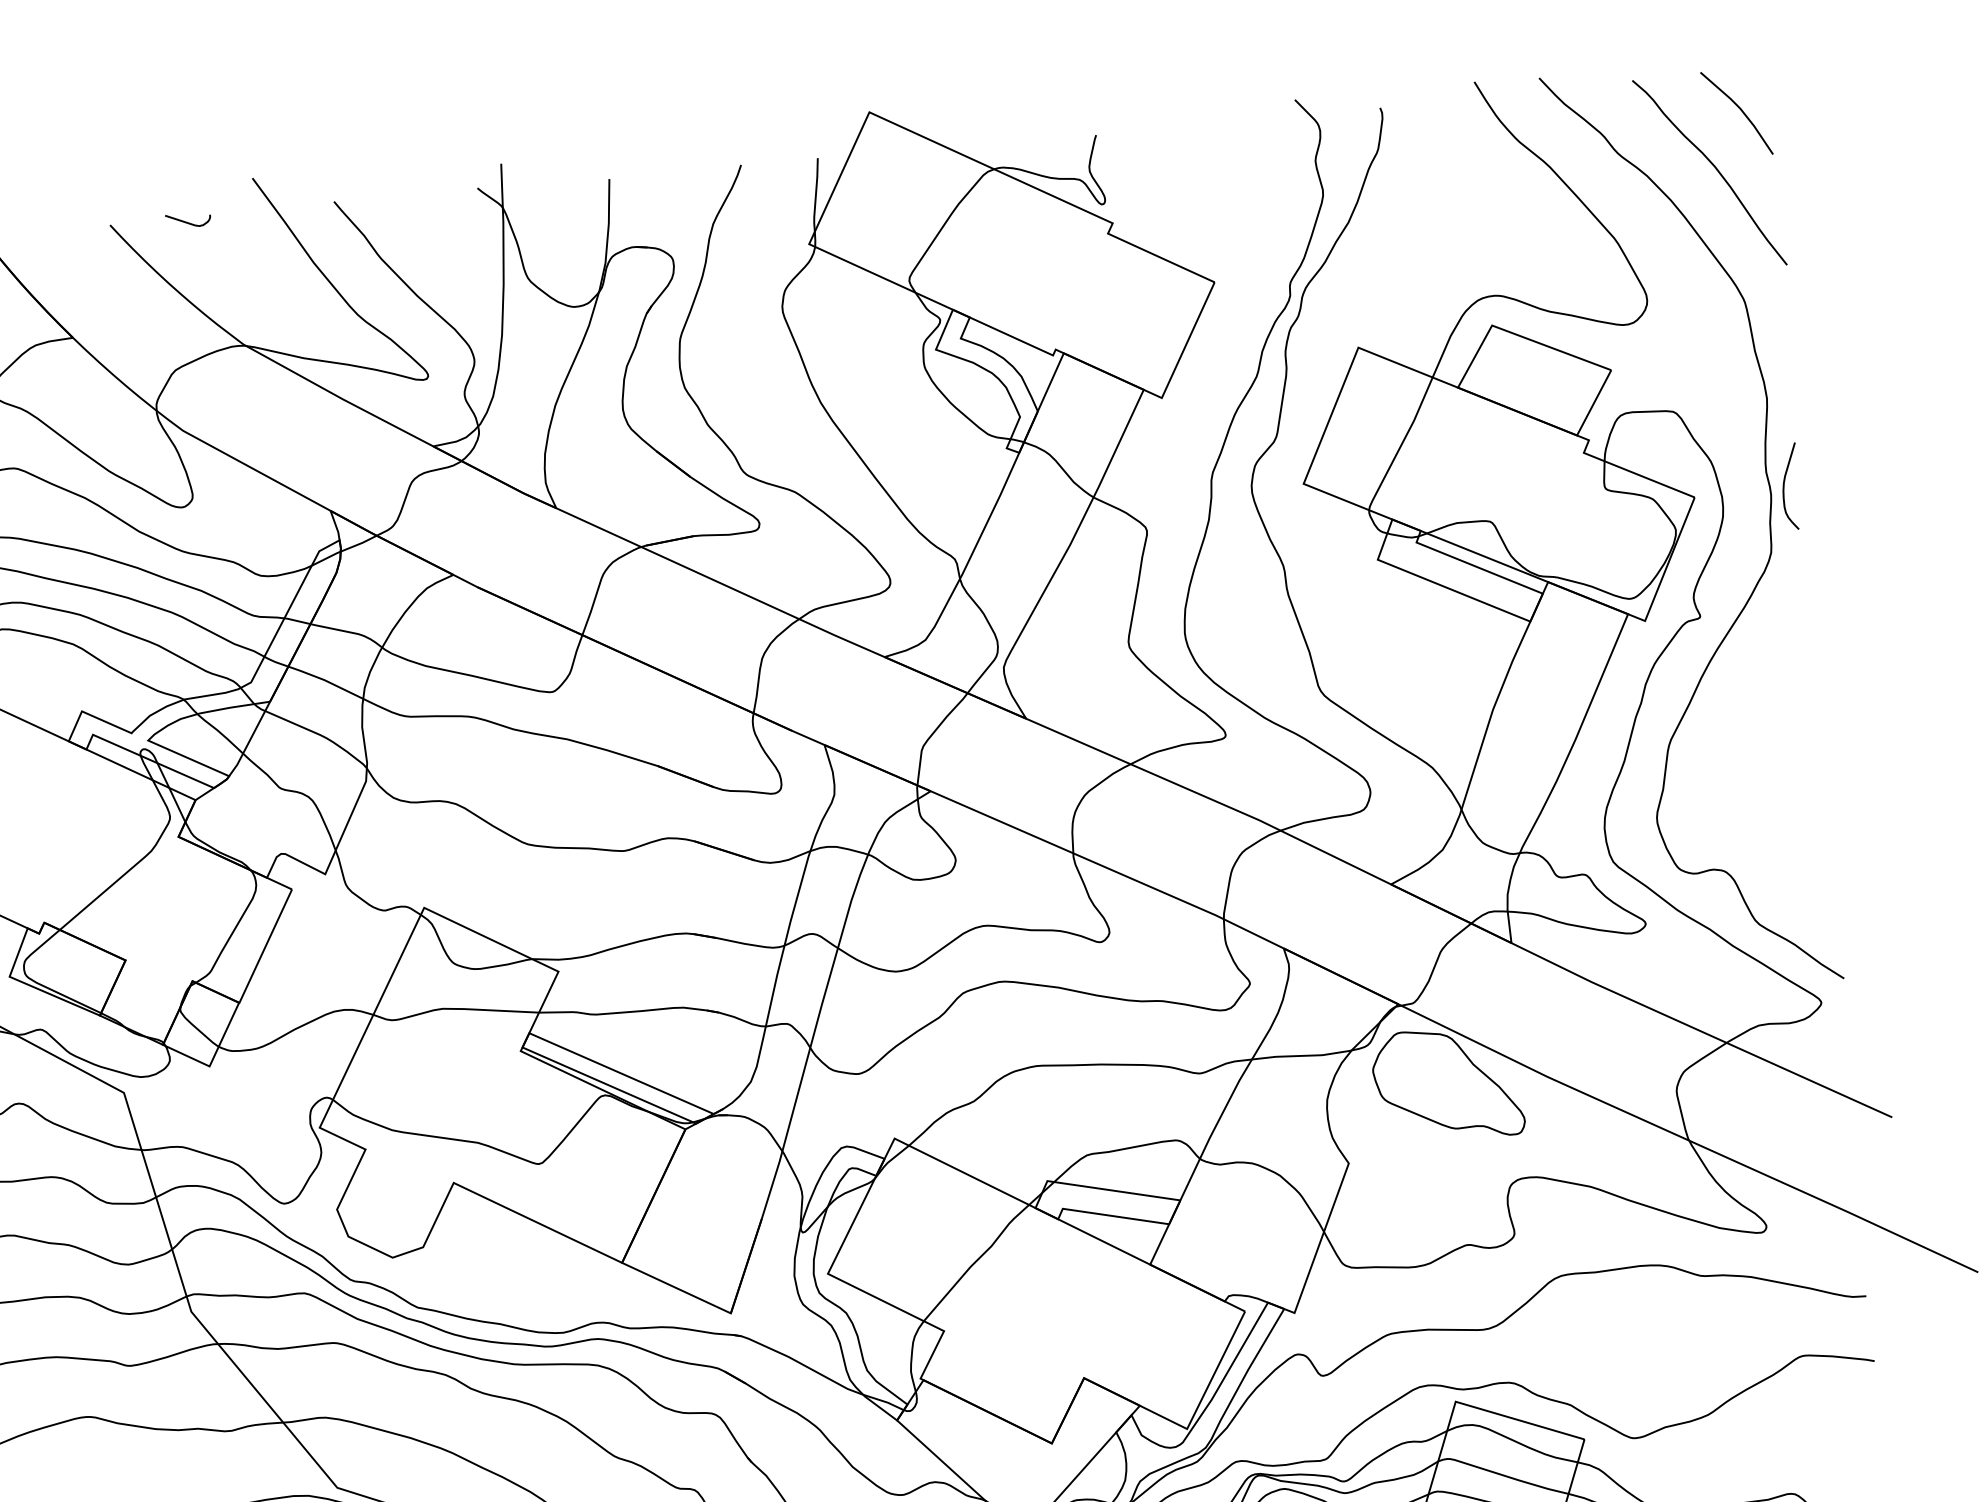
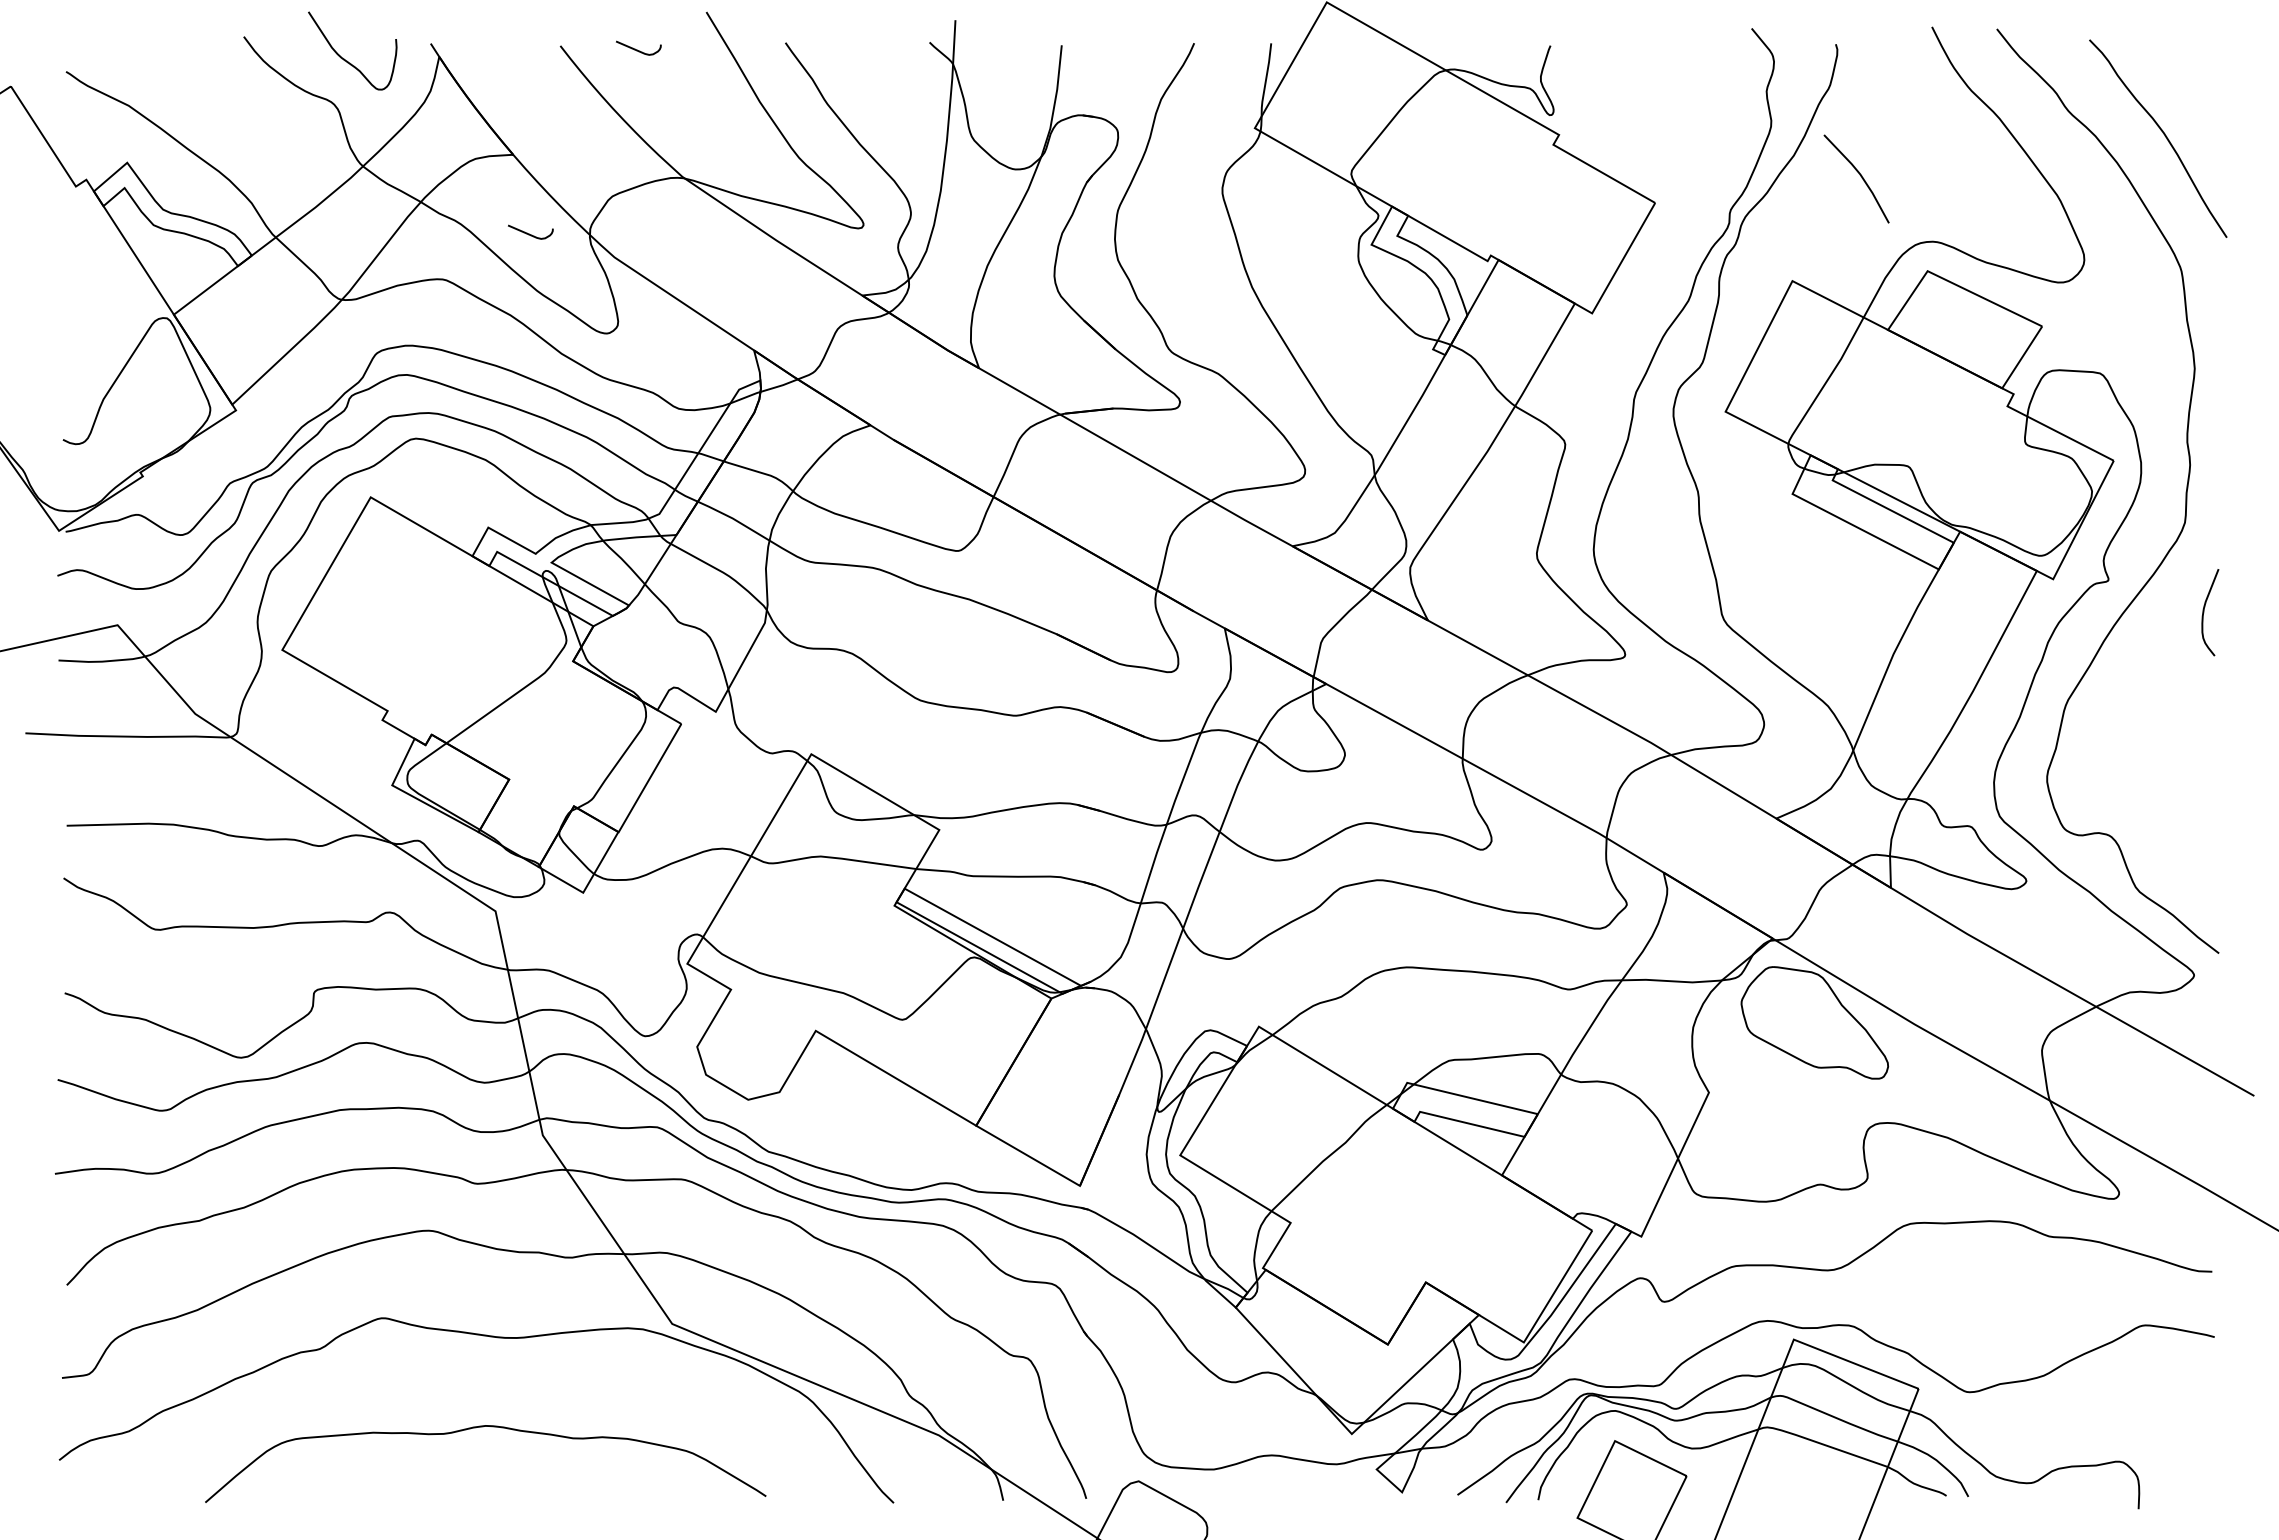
line: (1739, 109) -> (1859, 175), moved
curve: (96, 414) -> (529, 233), added
curve: (1784, 487) -> (2204, 612), moved

